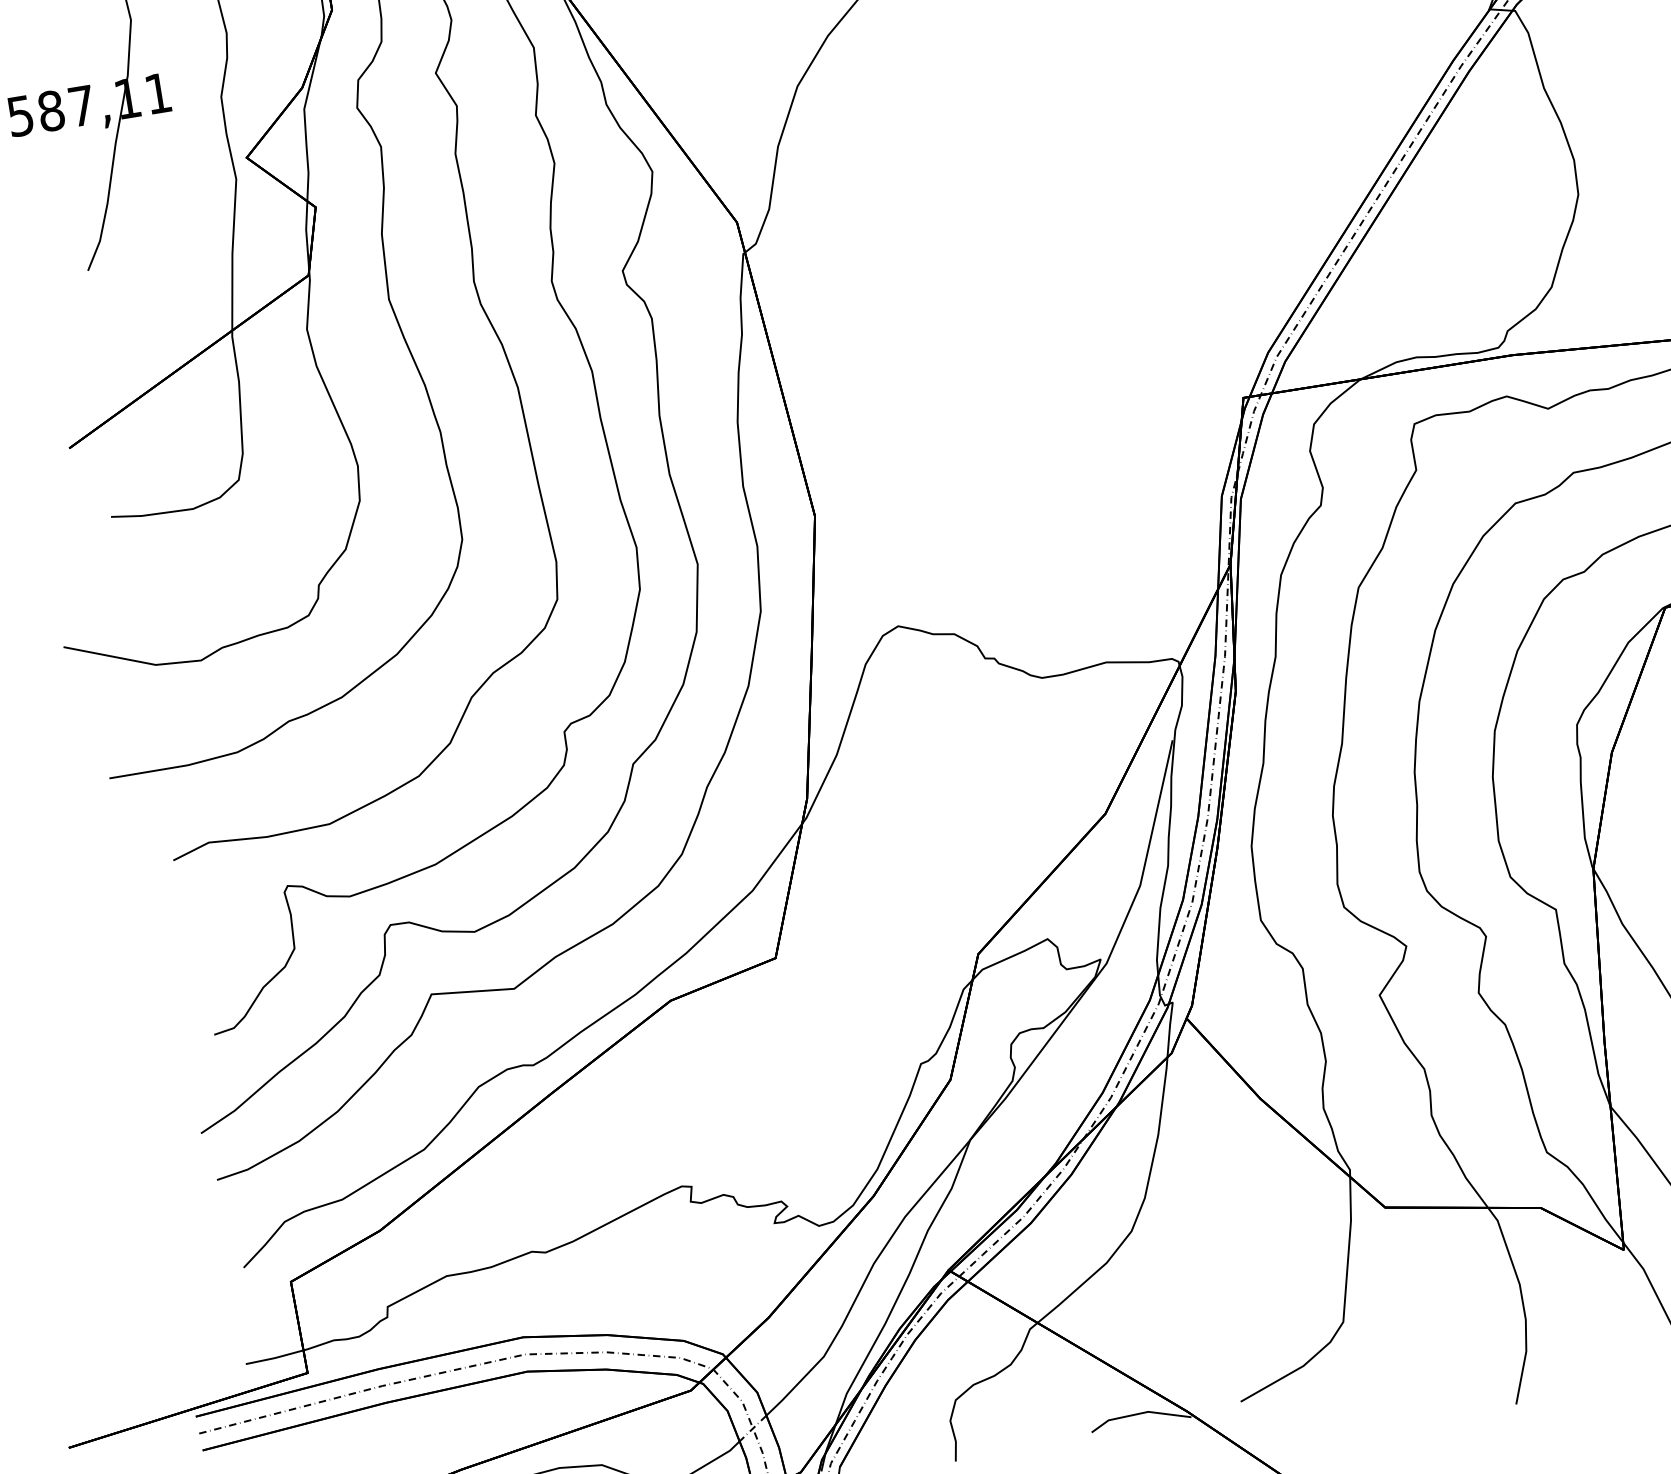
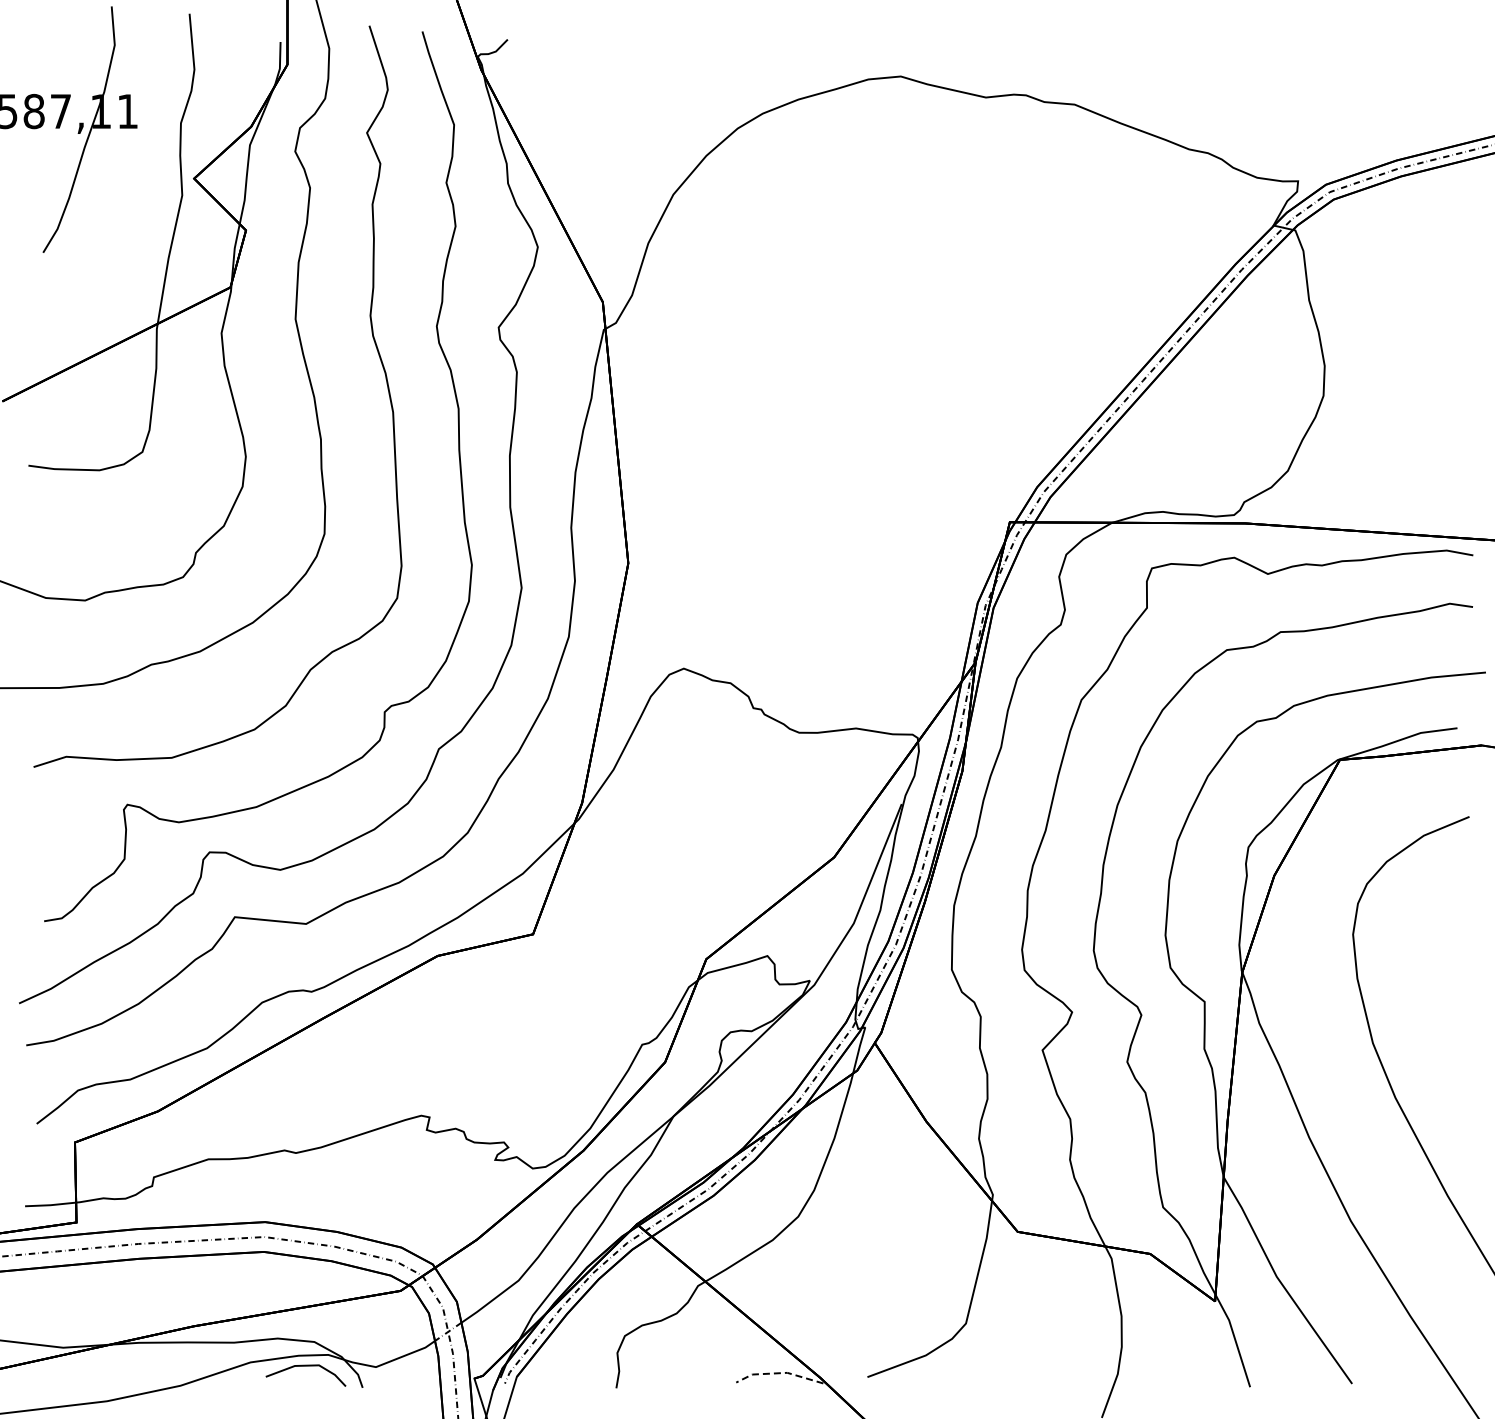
line: (1139, 1414) -> (779, 1373), solid -> dashed

